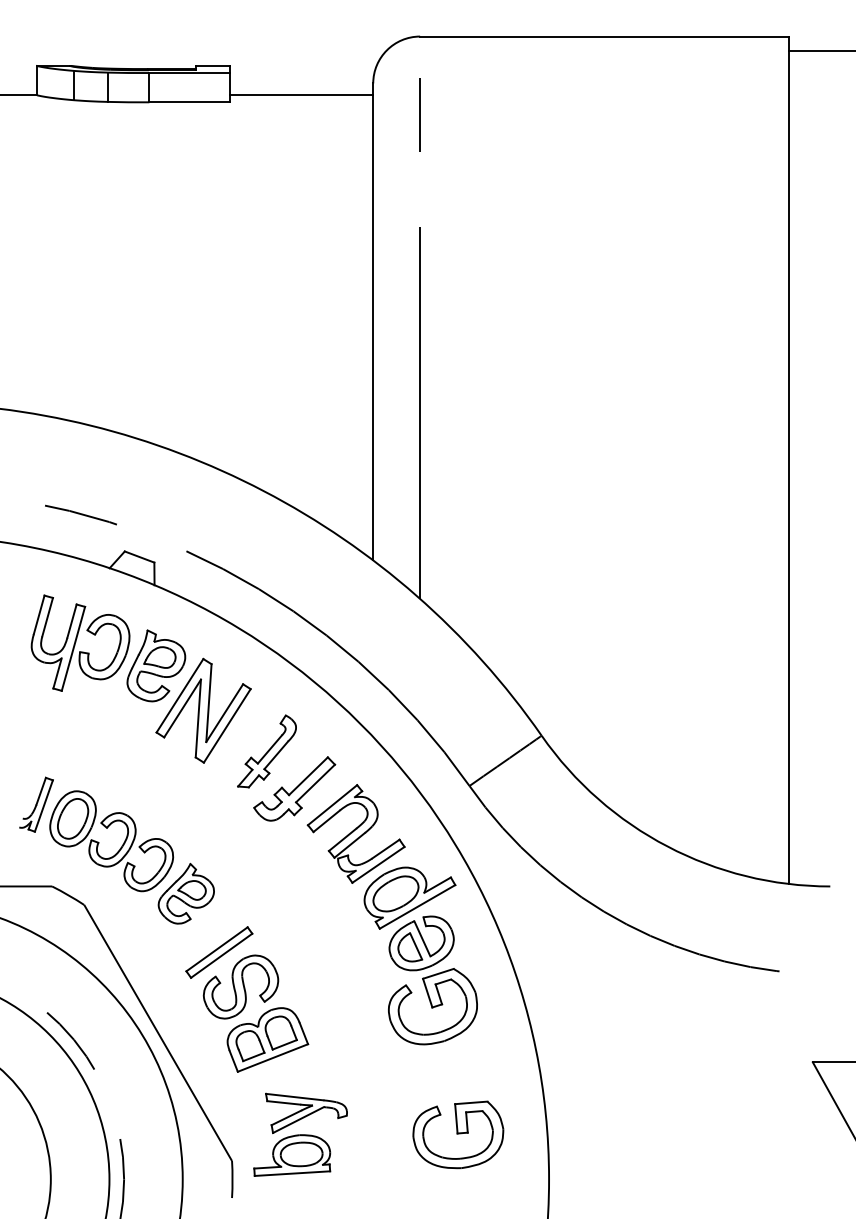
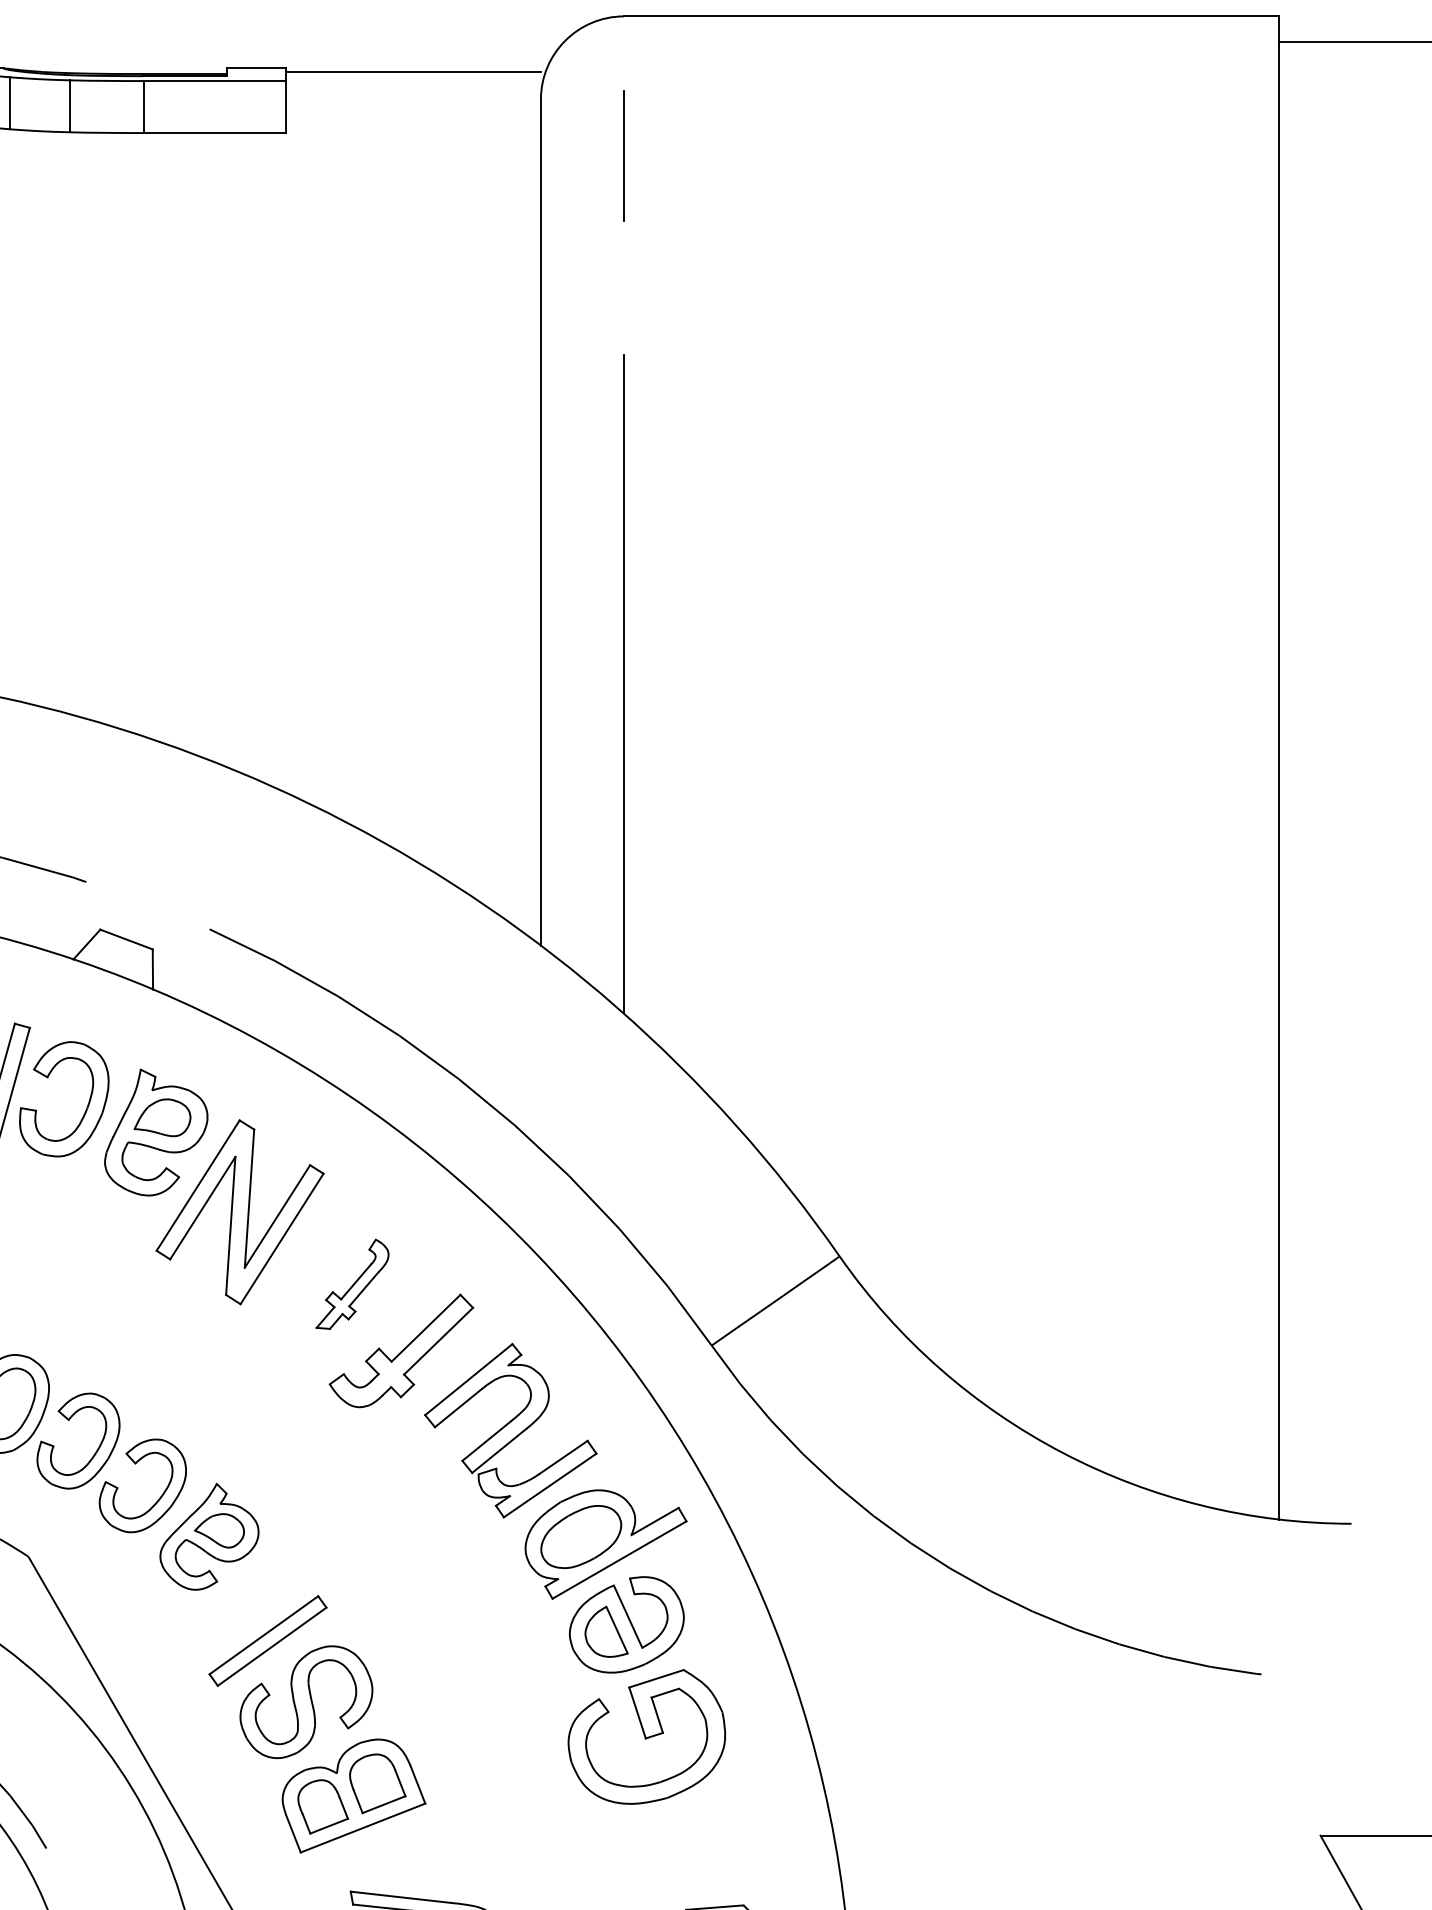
line: (301, 95) -> (413, 73), moved
part: (266, 751) -> (351, 1284), size x0.7

